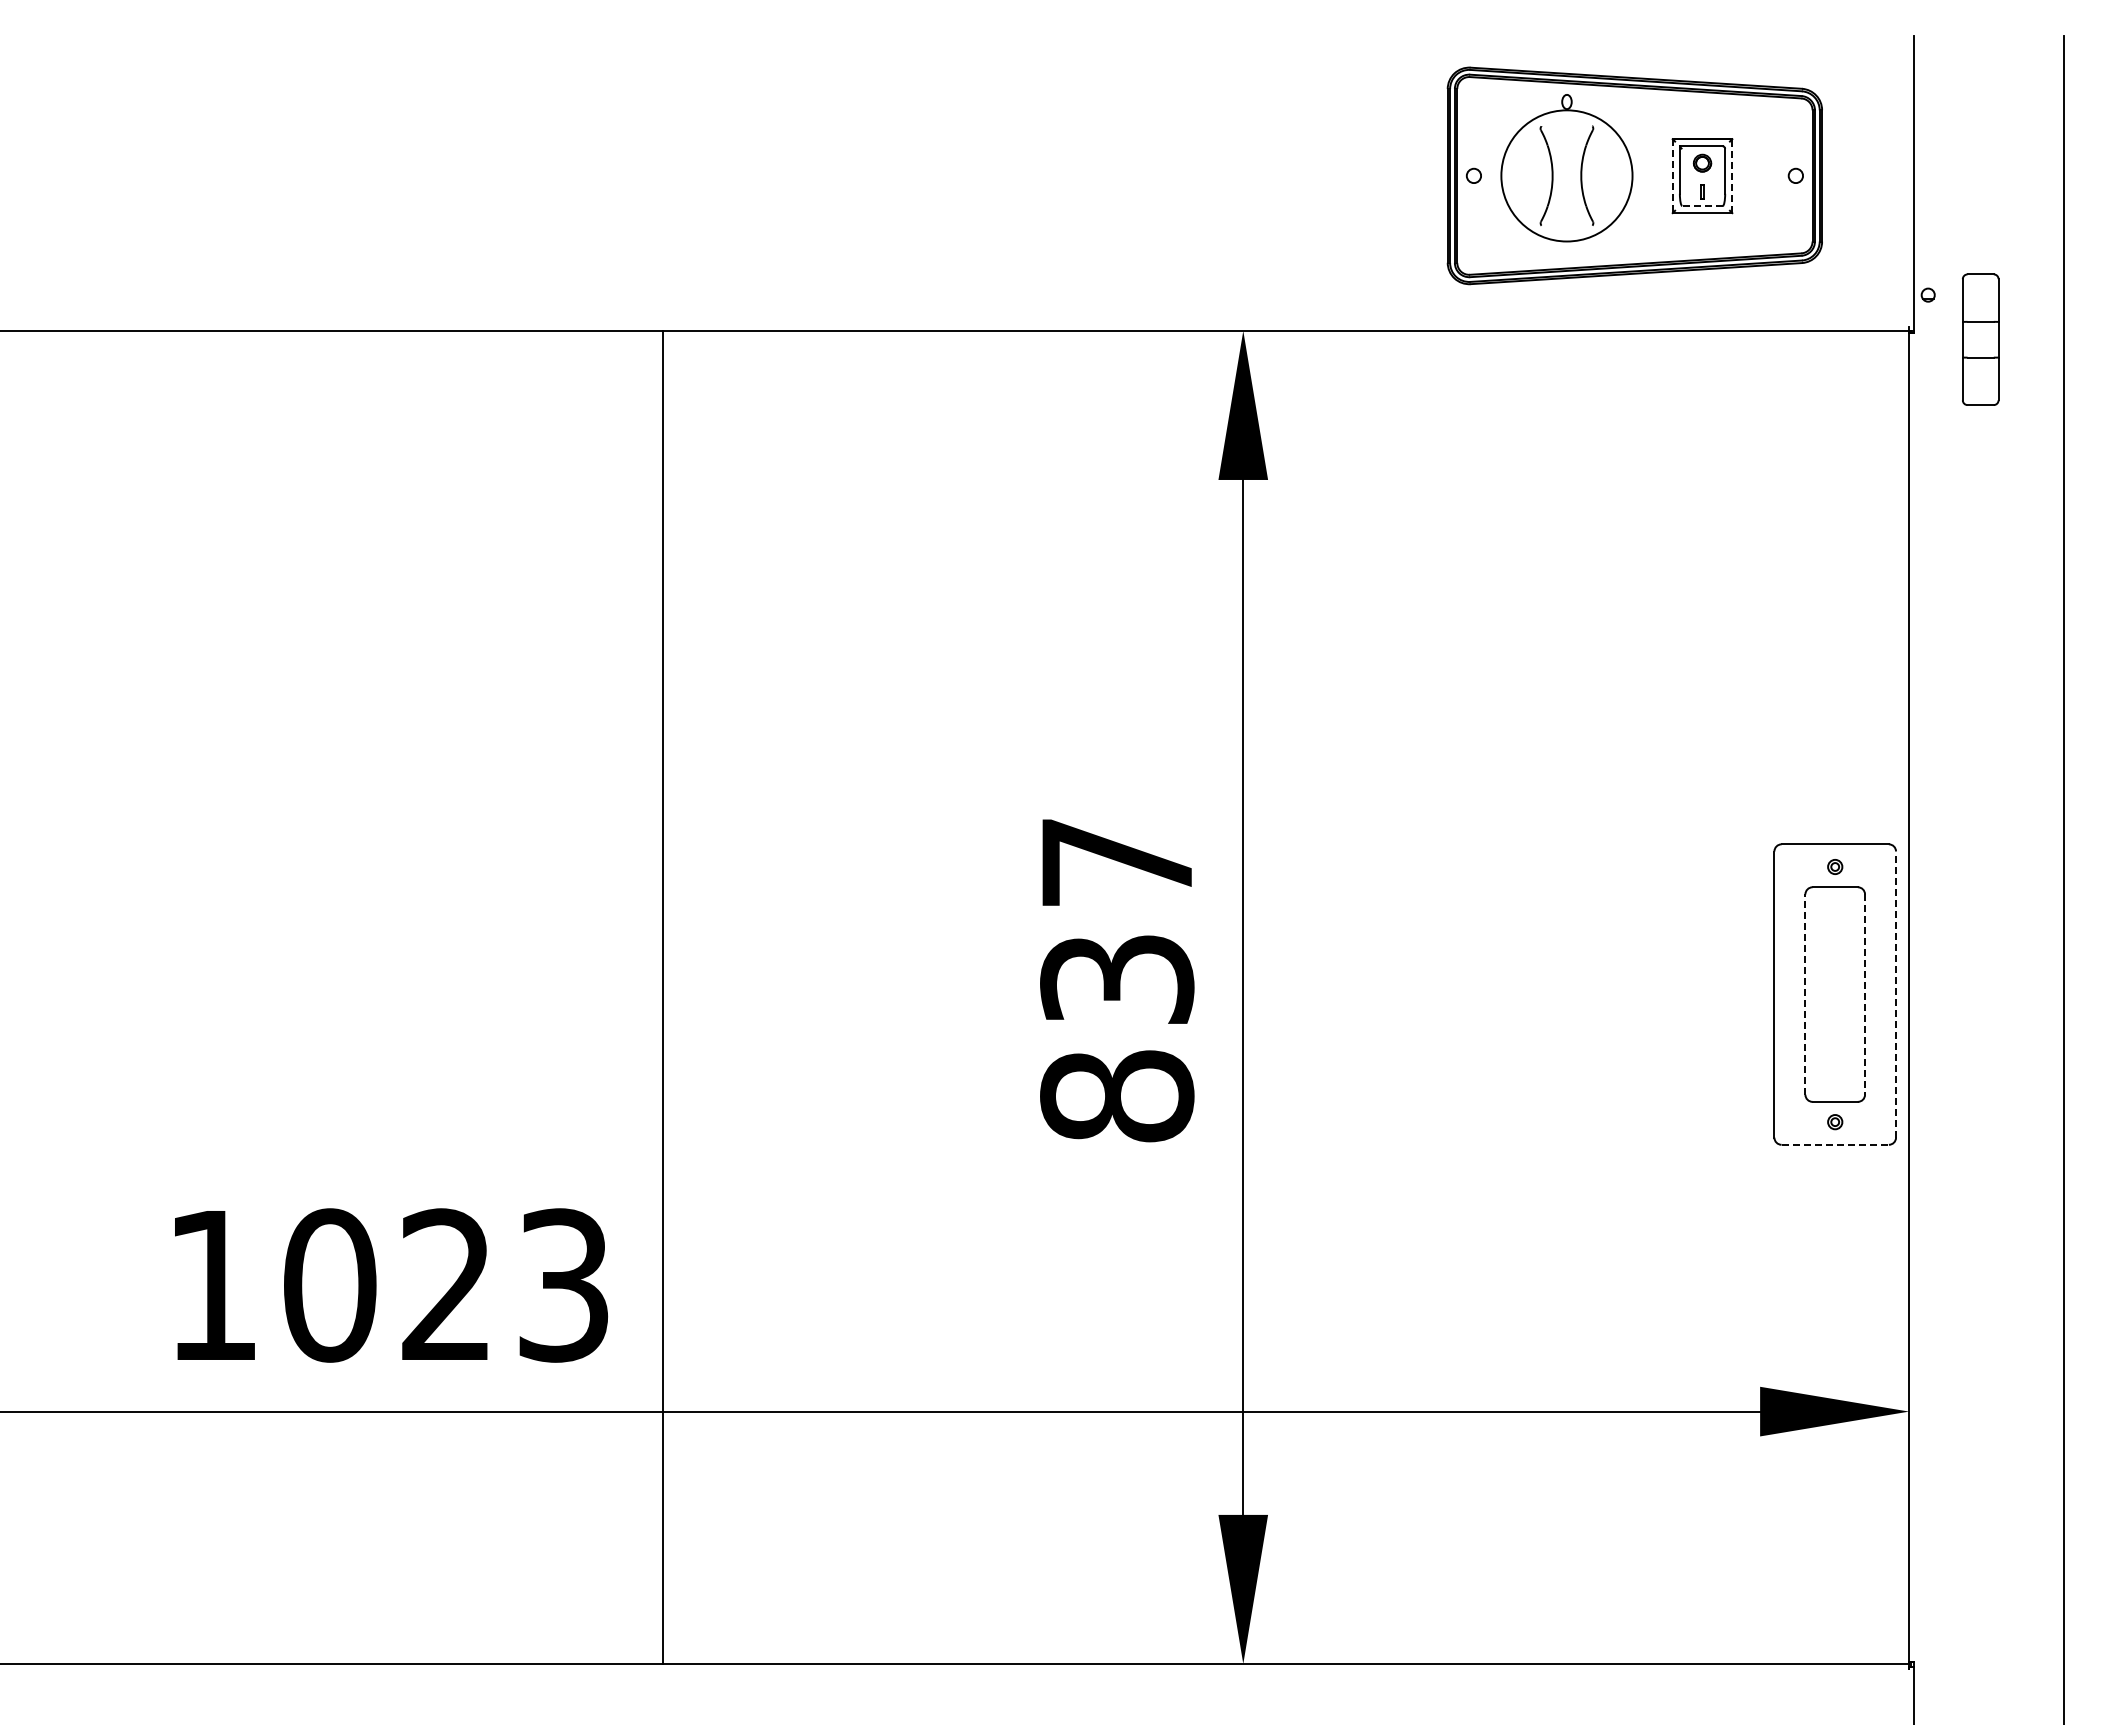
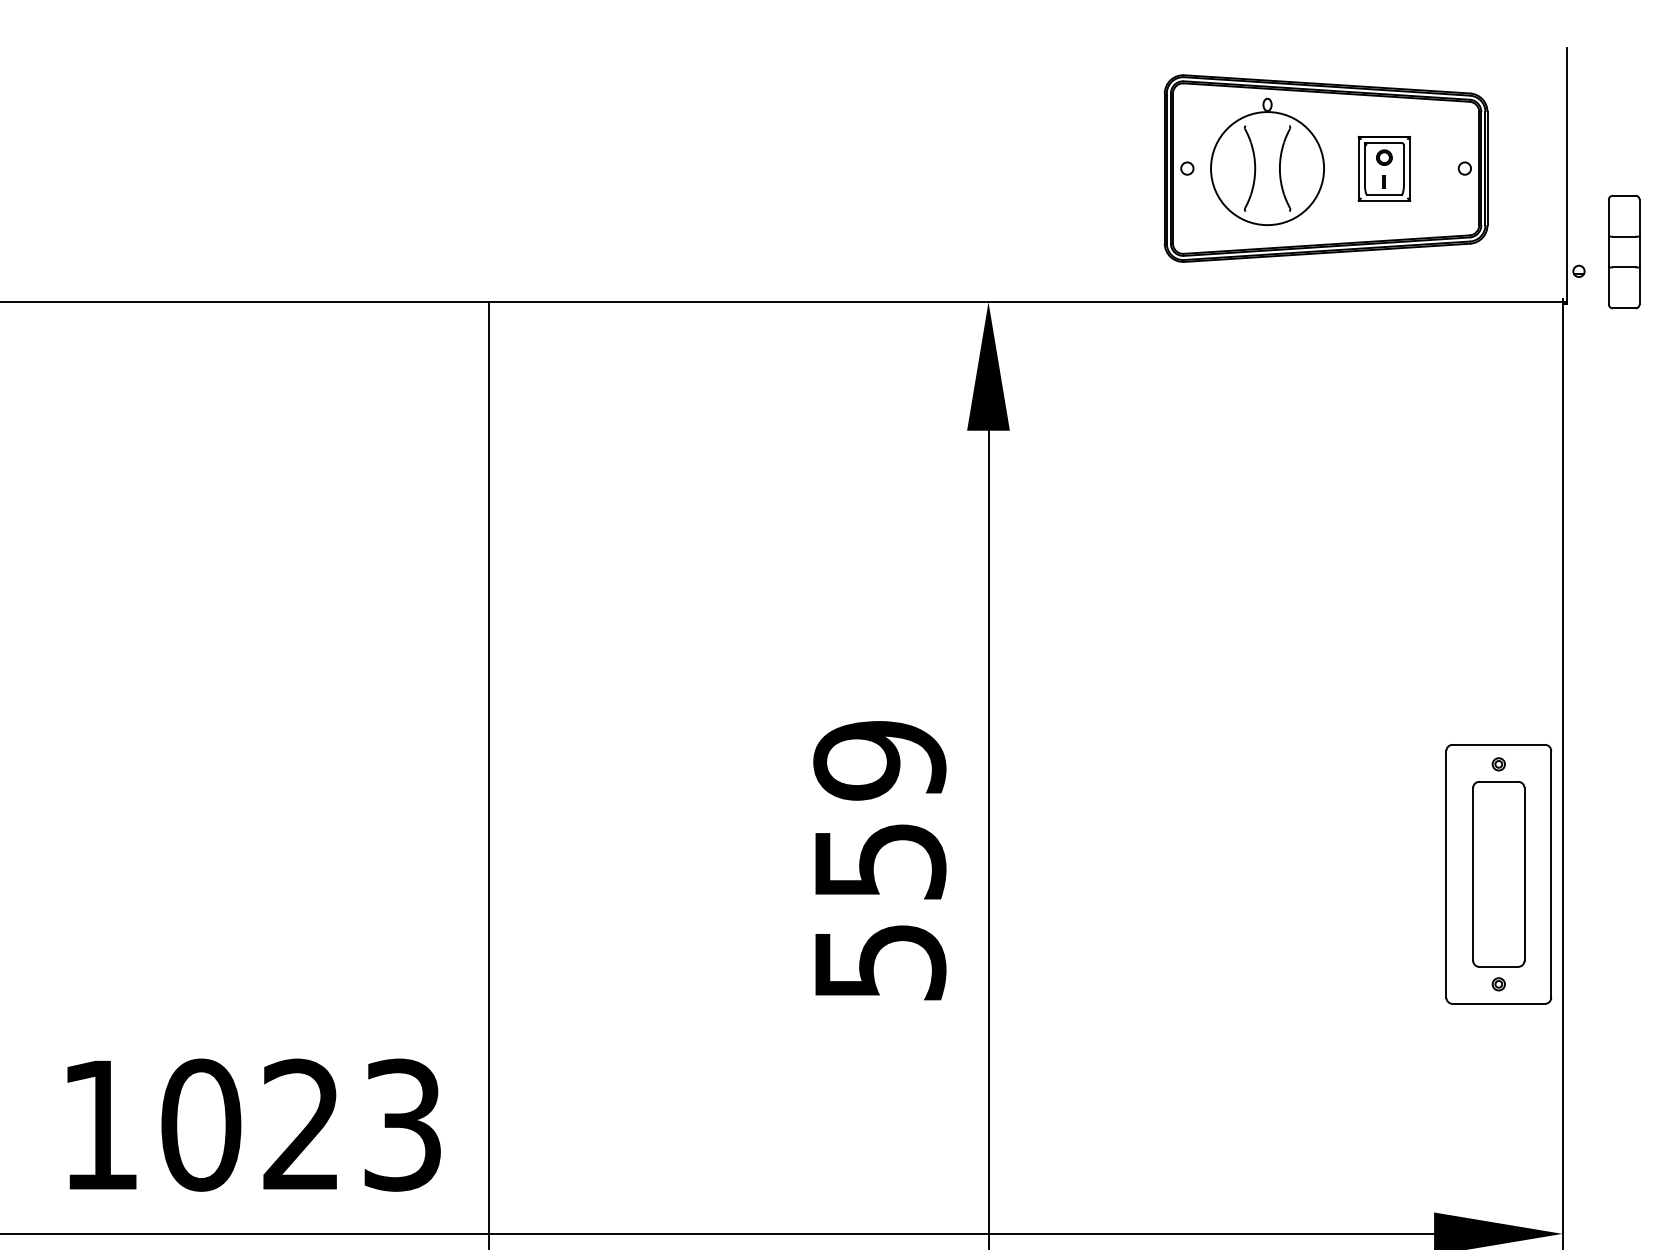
line: (1672, 176) -> (1358, 169), dashed -> solid
line: (1732, 176) -> (1410, 169), dashed -> solid
line: (1702, 205) -> (1384, 194), dashed -> solid
part: (1980, 339) -> (1624, 251), moved
text: (1117, 979) -> (880, 861), 837 -> 559
line: (1805, 994) -> (1473, 874), dashed -> solid
line: (1896, 994) -> (1551, 874), dashed -> solid
line: (1865, 995) -> (1524, 875), dashed -> solid
line: (1835, 1144) -> (1499, 1003), dashed -> solid

